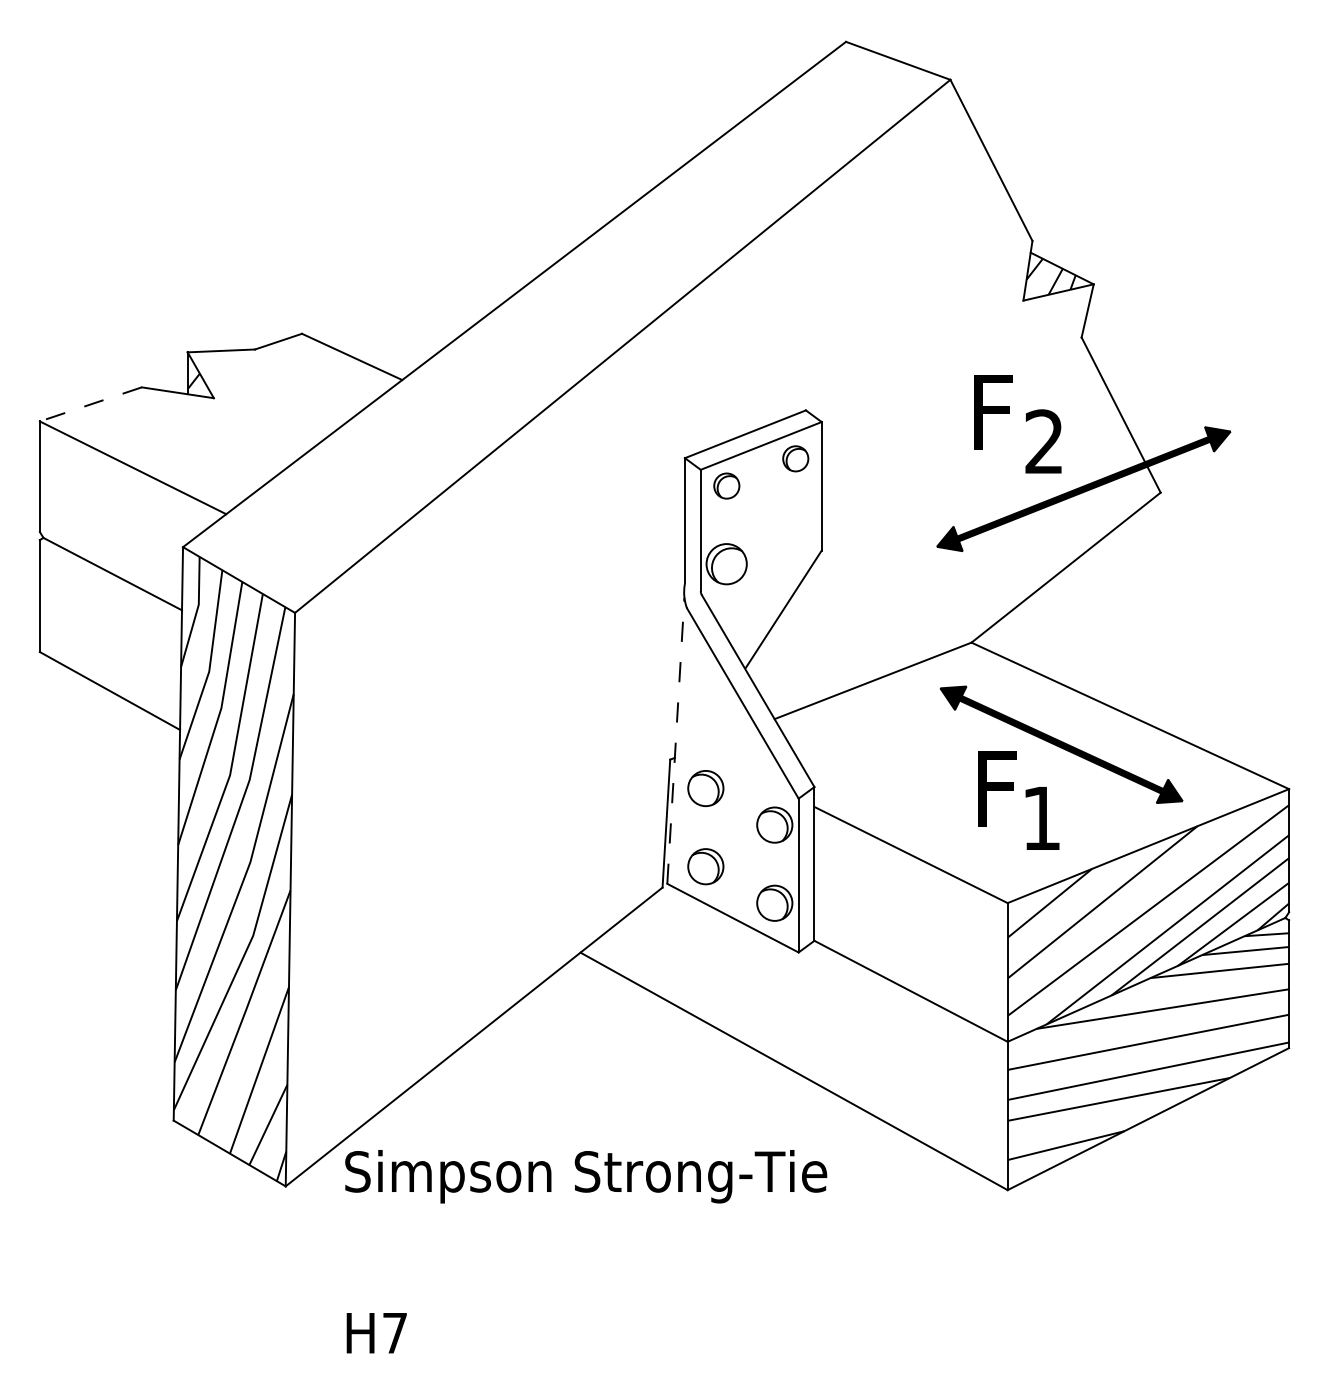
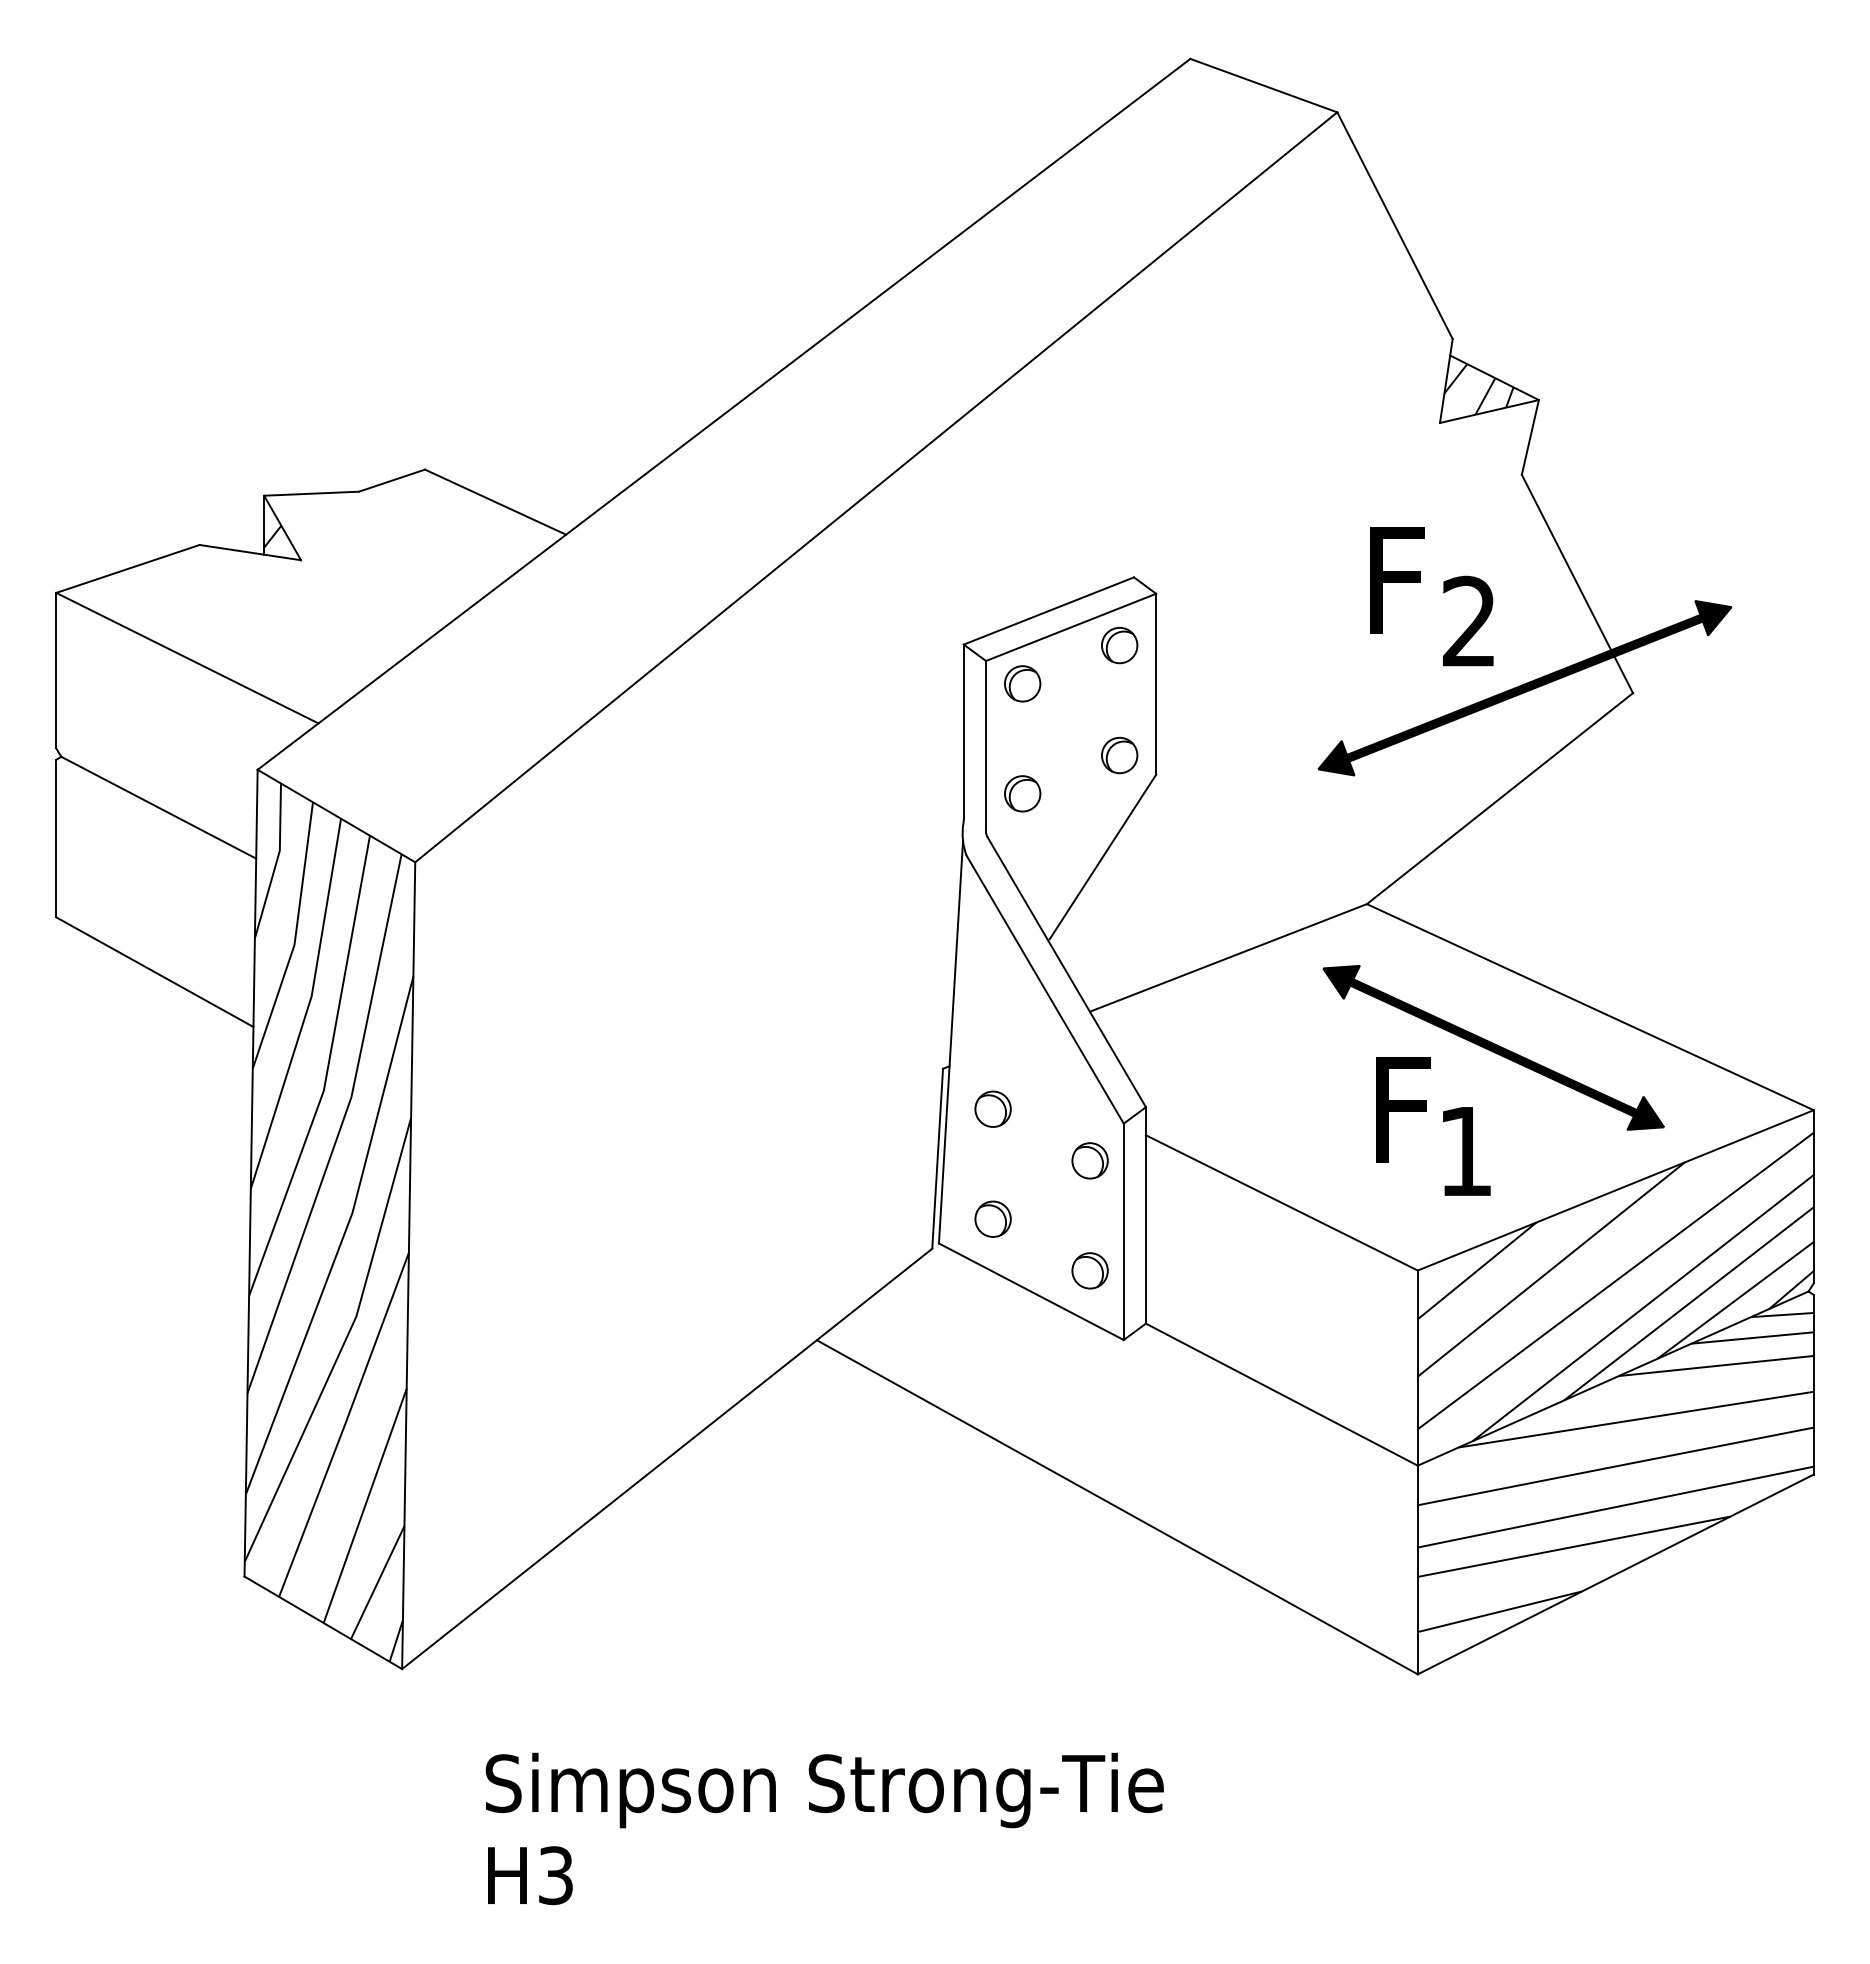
line: (90, 404) -> (127, 568), dashed -> solid
part: (795, 537) -> (1119, 755), added
part: (726, 564) -> (1022, 793), size x0.62
line: (676, 741) -> (951, 1042), dashed -> solid
part: (705, 787) -> (992, 1108), size x0.71
part: (774, 824) -> (1089, 1160), size x0.71
part: (705, 866) -> (992, 1218), size x0.71
part: (774, 903) -> (1089, 1270), size x0.71
text: (585, 1176) -> (824, 1790), moved
text: (394, 1333) -> (555, 1875), H7 -> H3

